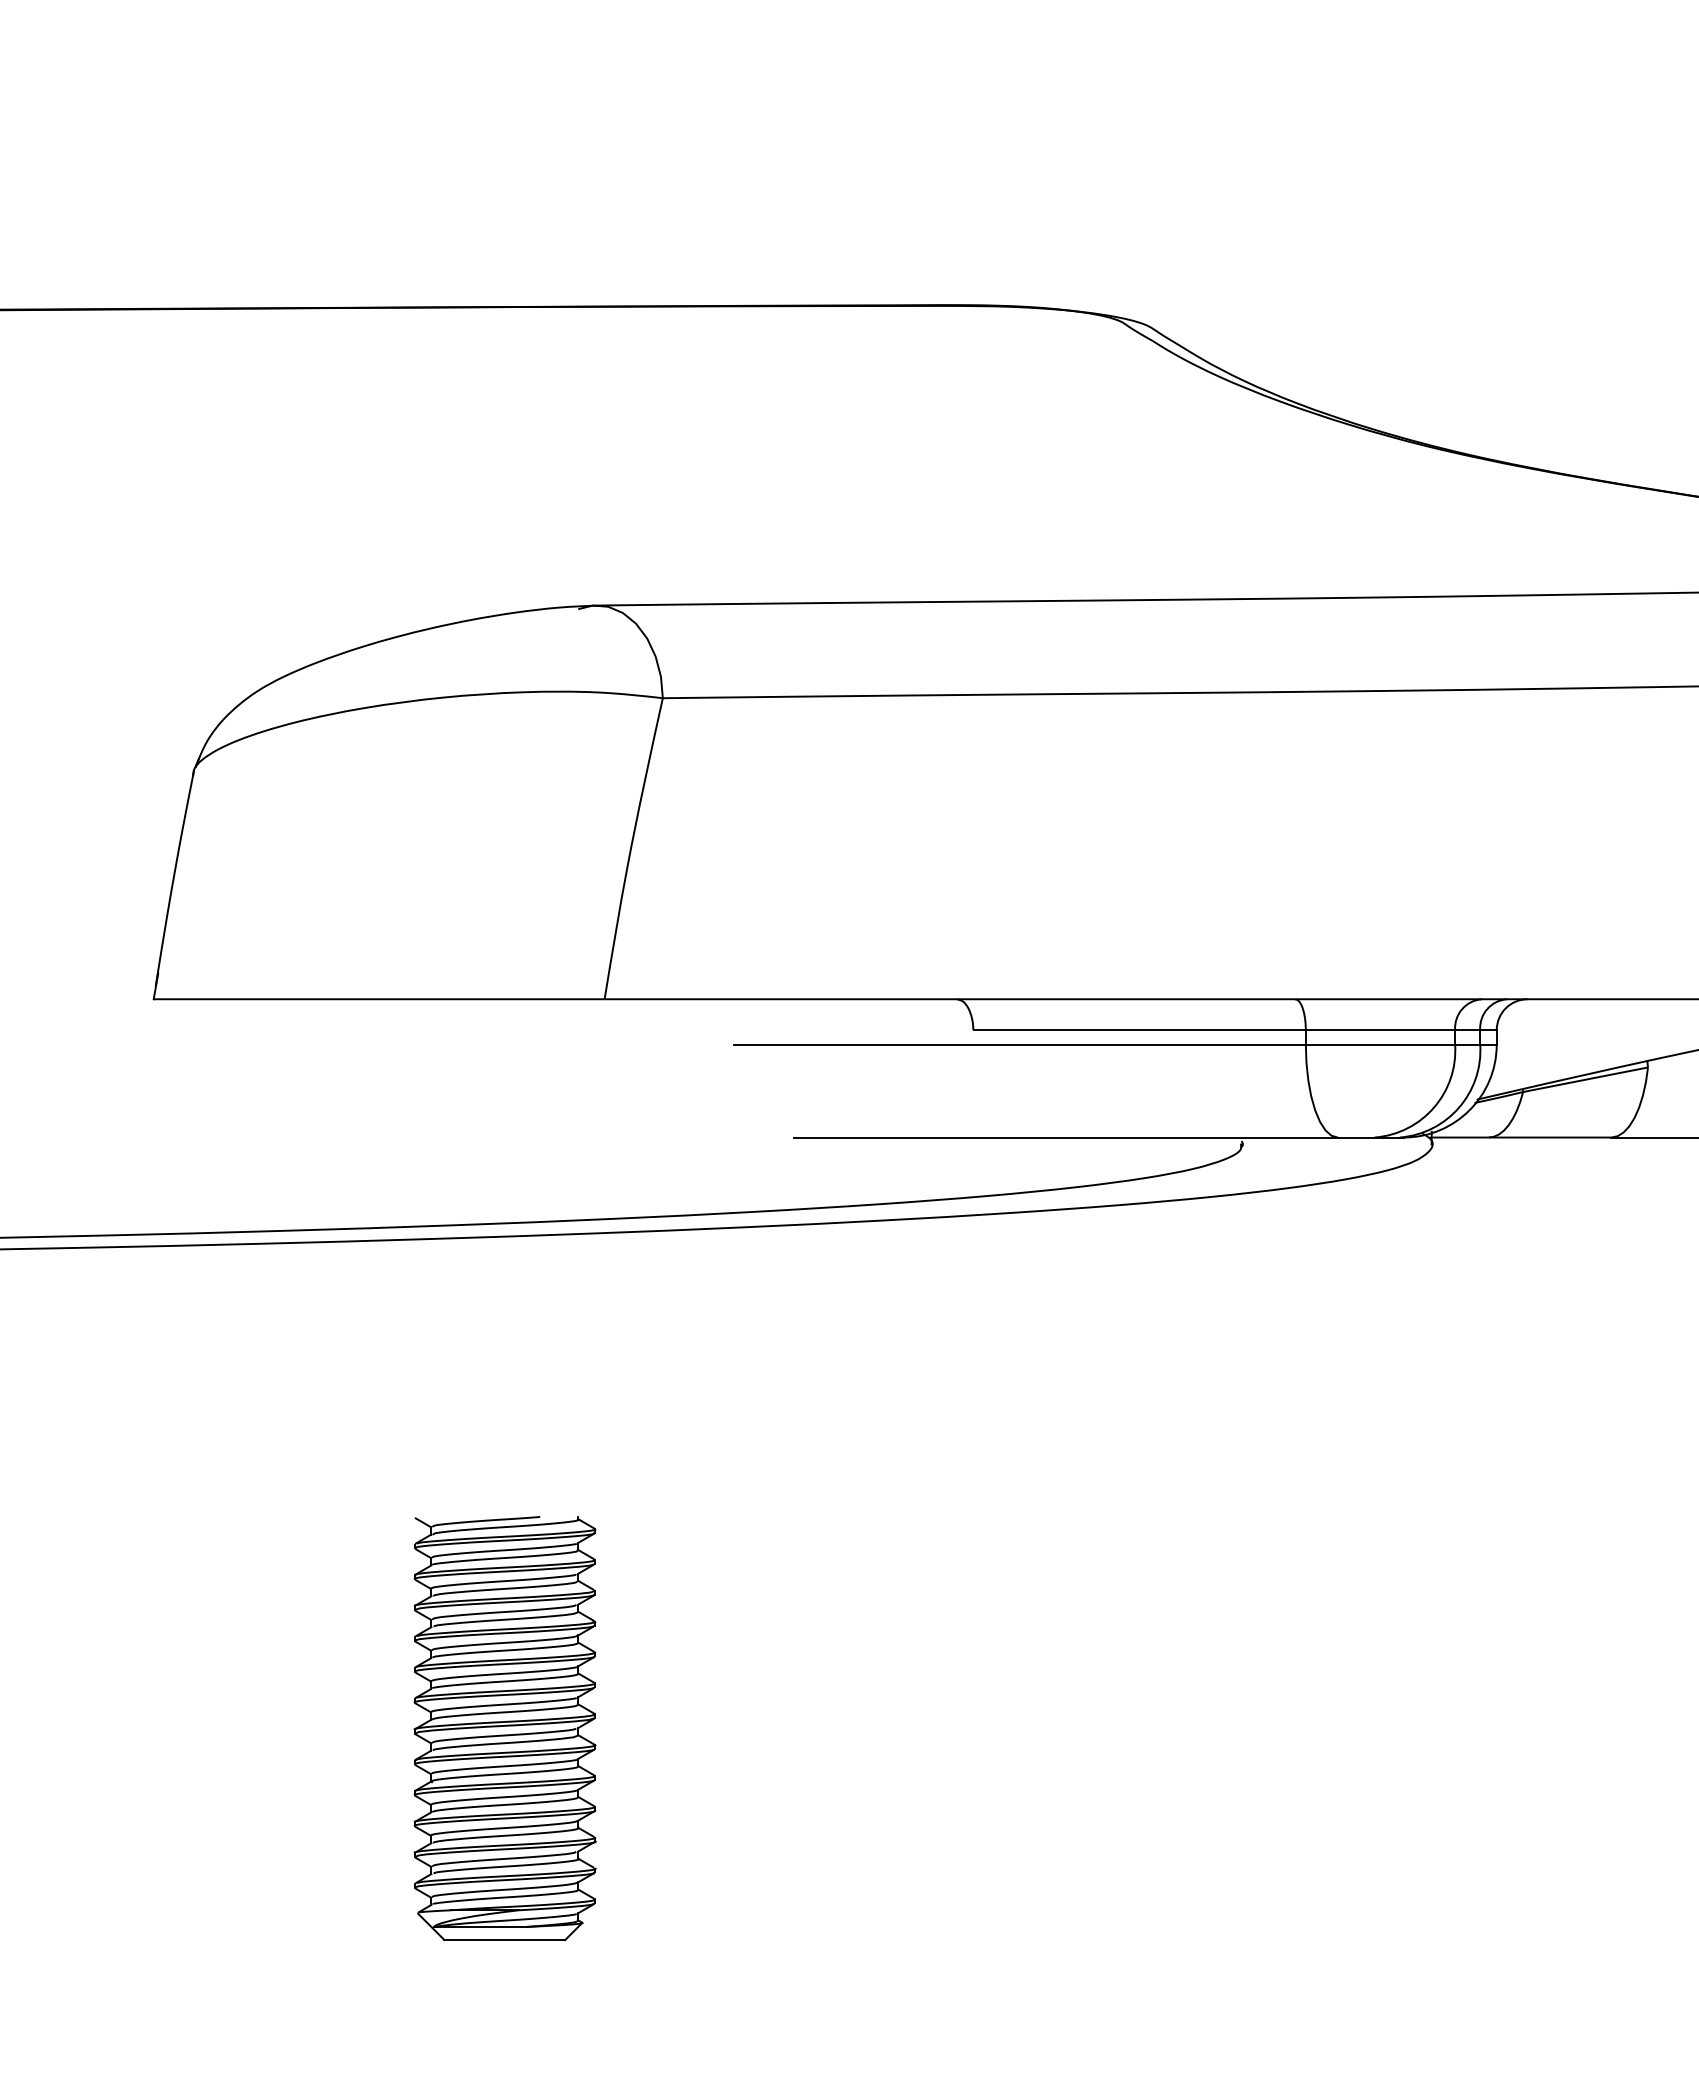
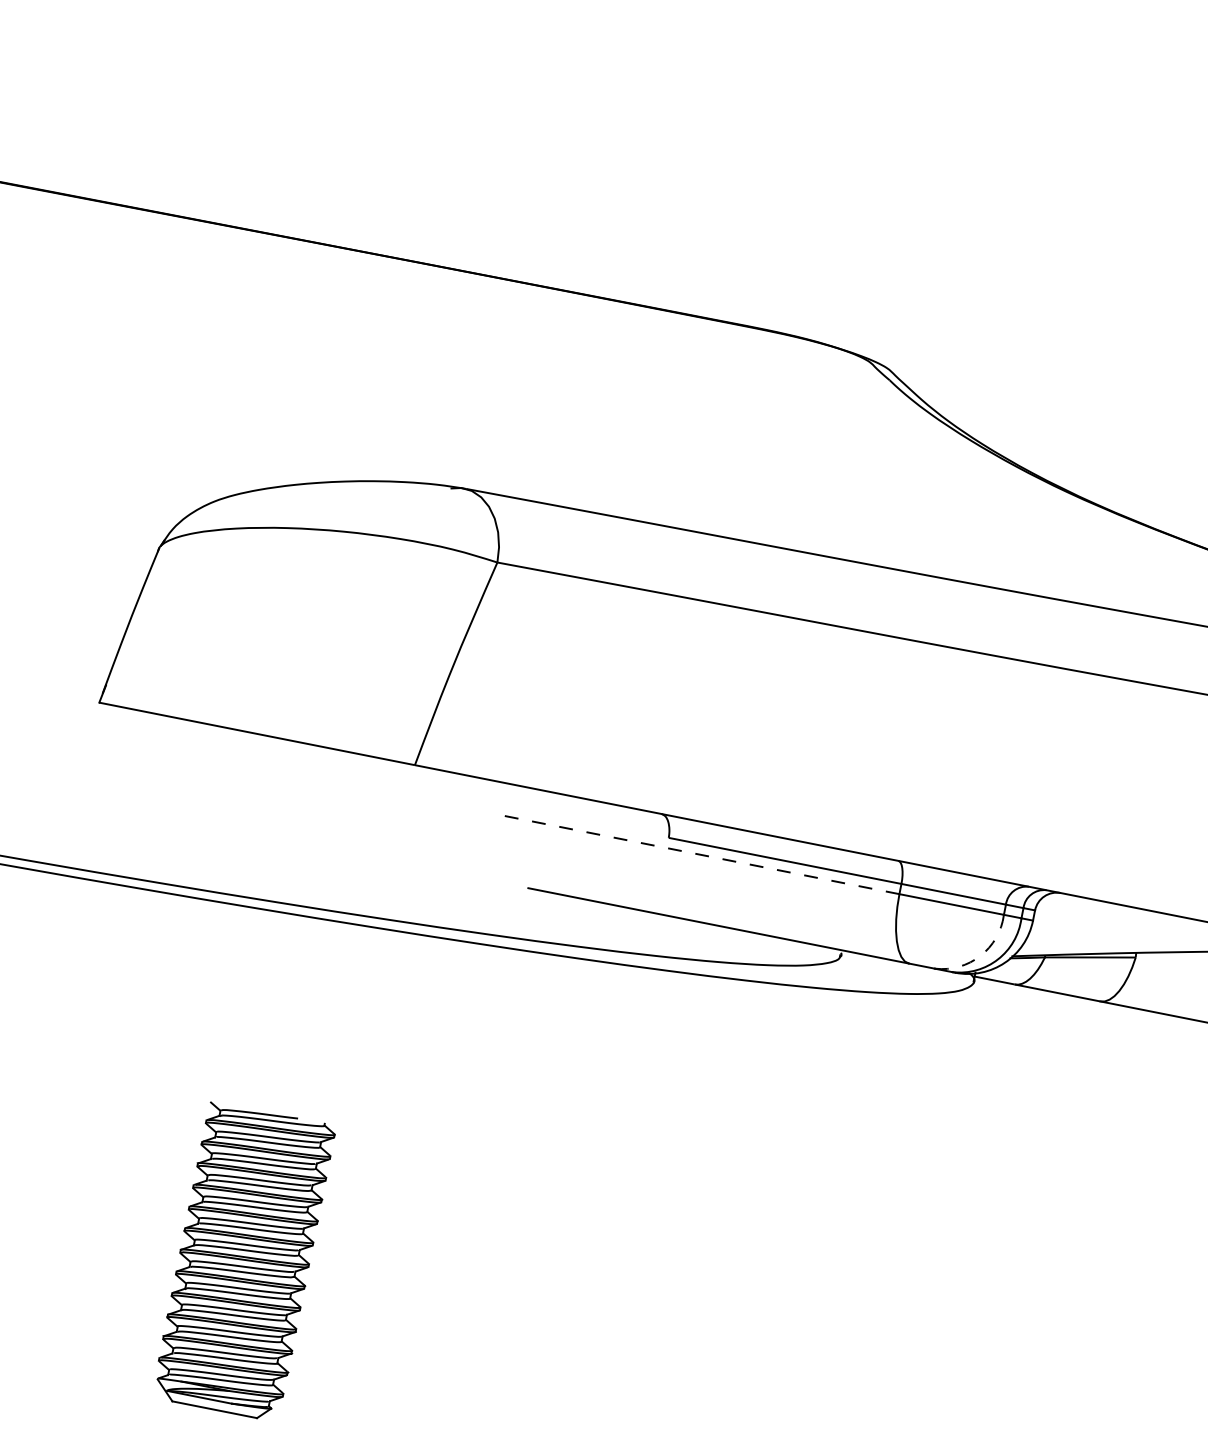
line: (1020, 1044) -> (699, 854), solid -> dashed
arc: (1434, 1107) -> (980, 955), solid -> dashed

